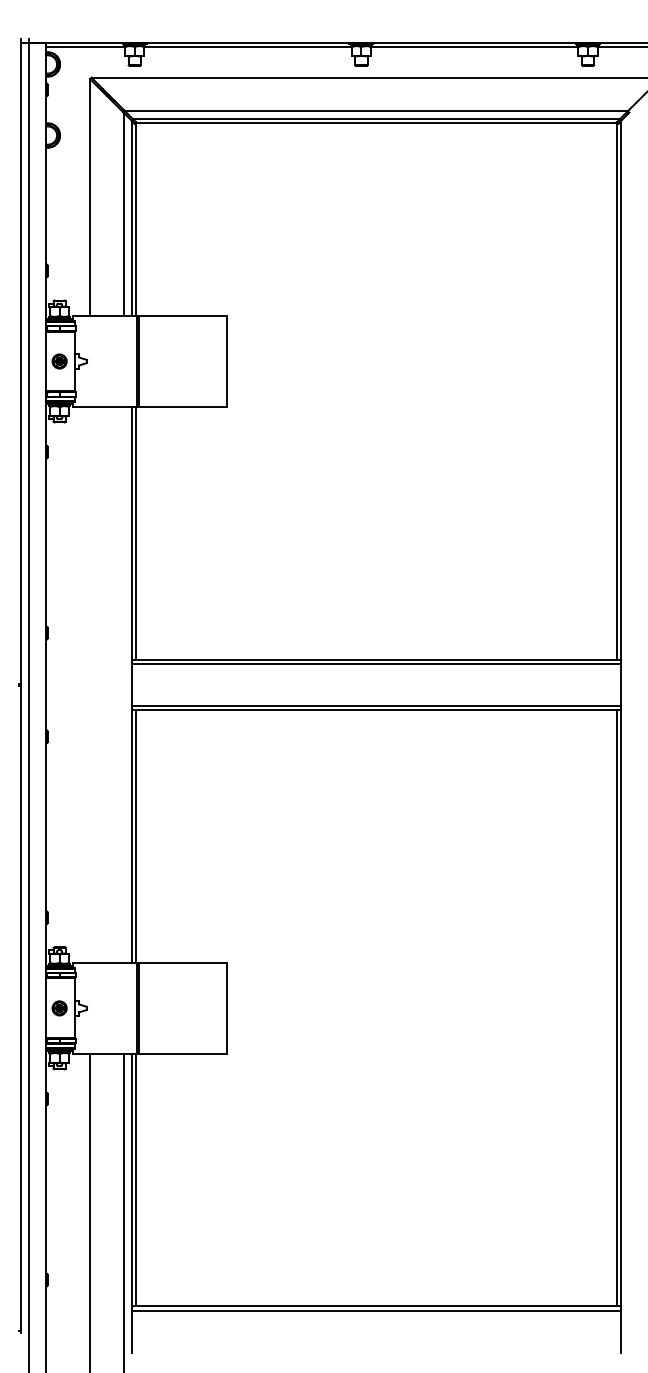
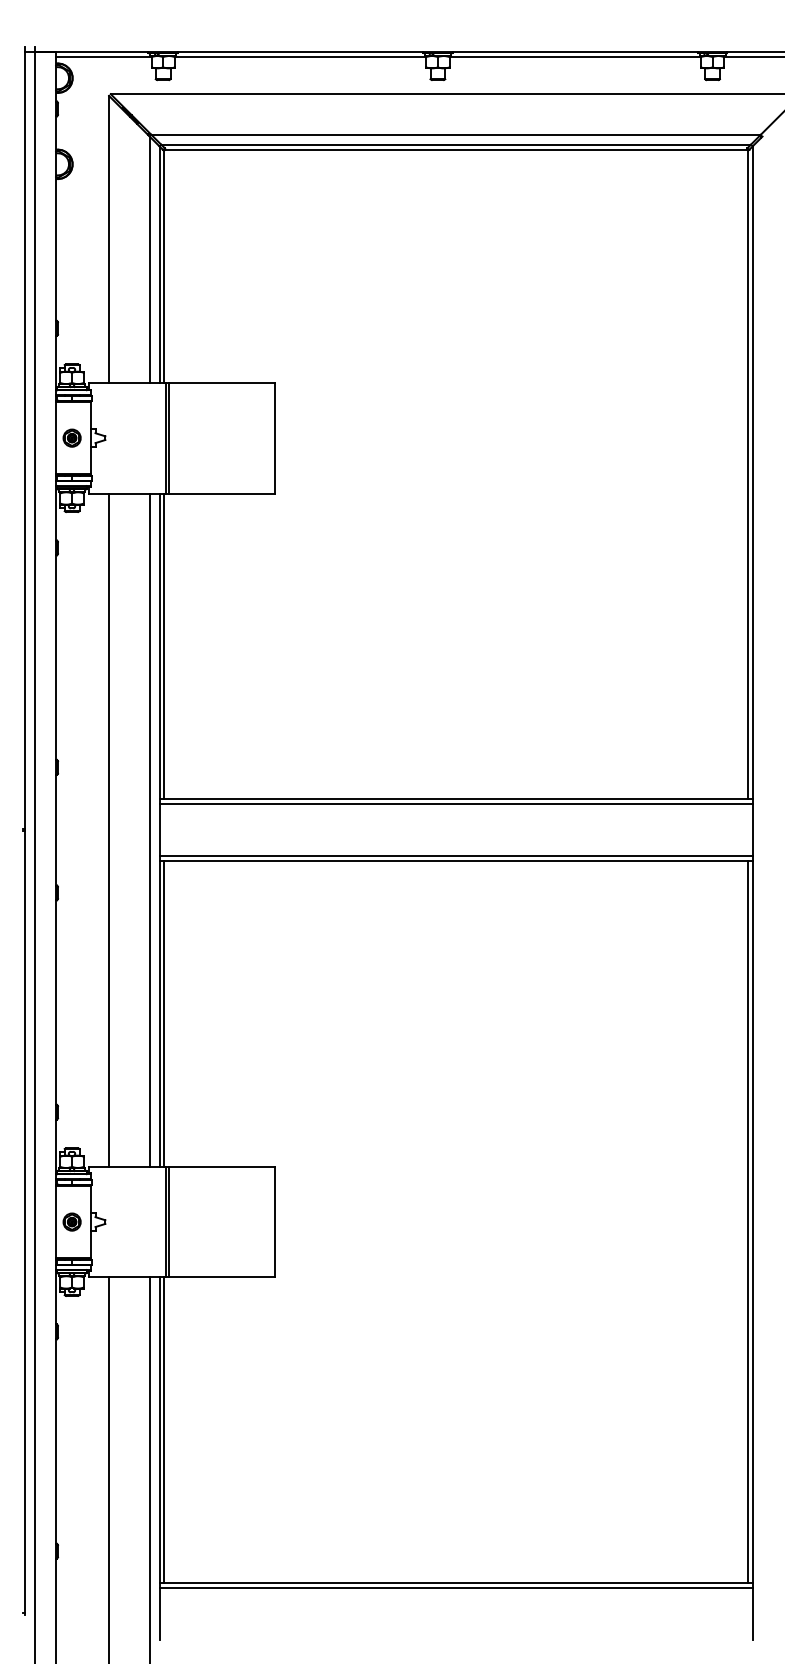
line: (90, 684) -> (109, 829), added
line: (123, 684) -> (149, 829), added

